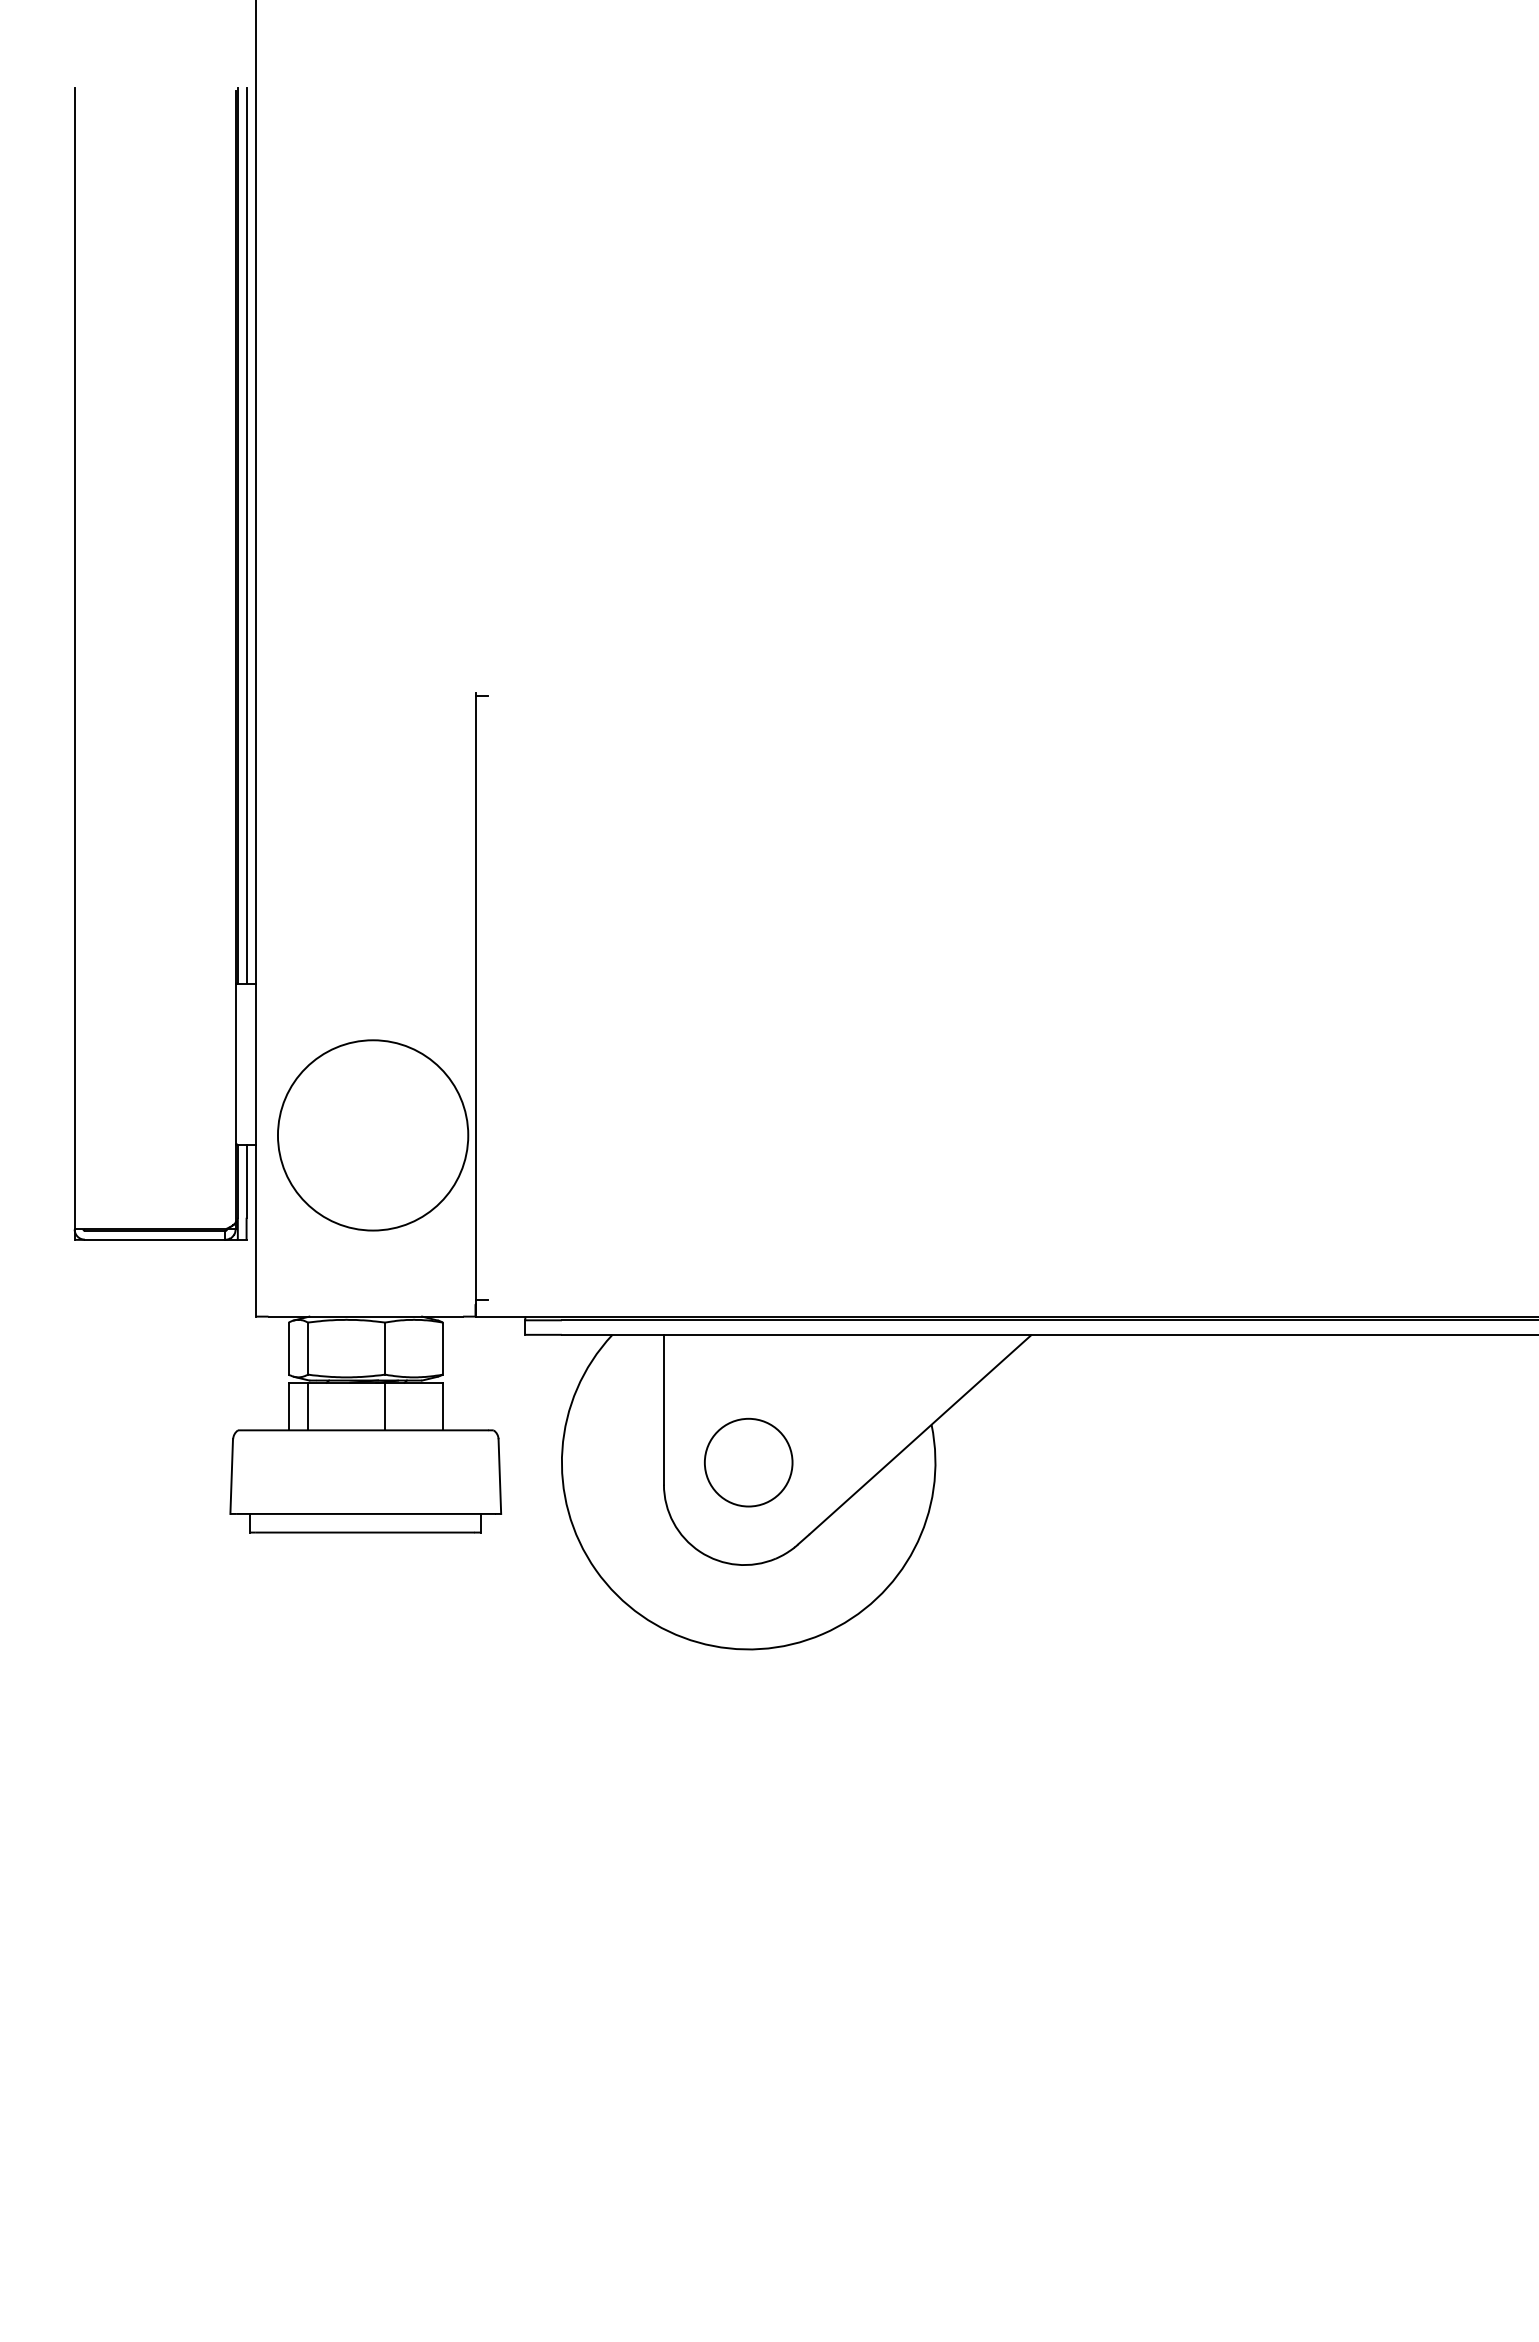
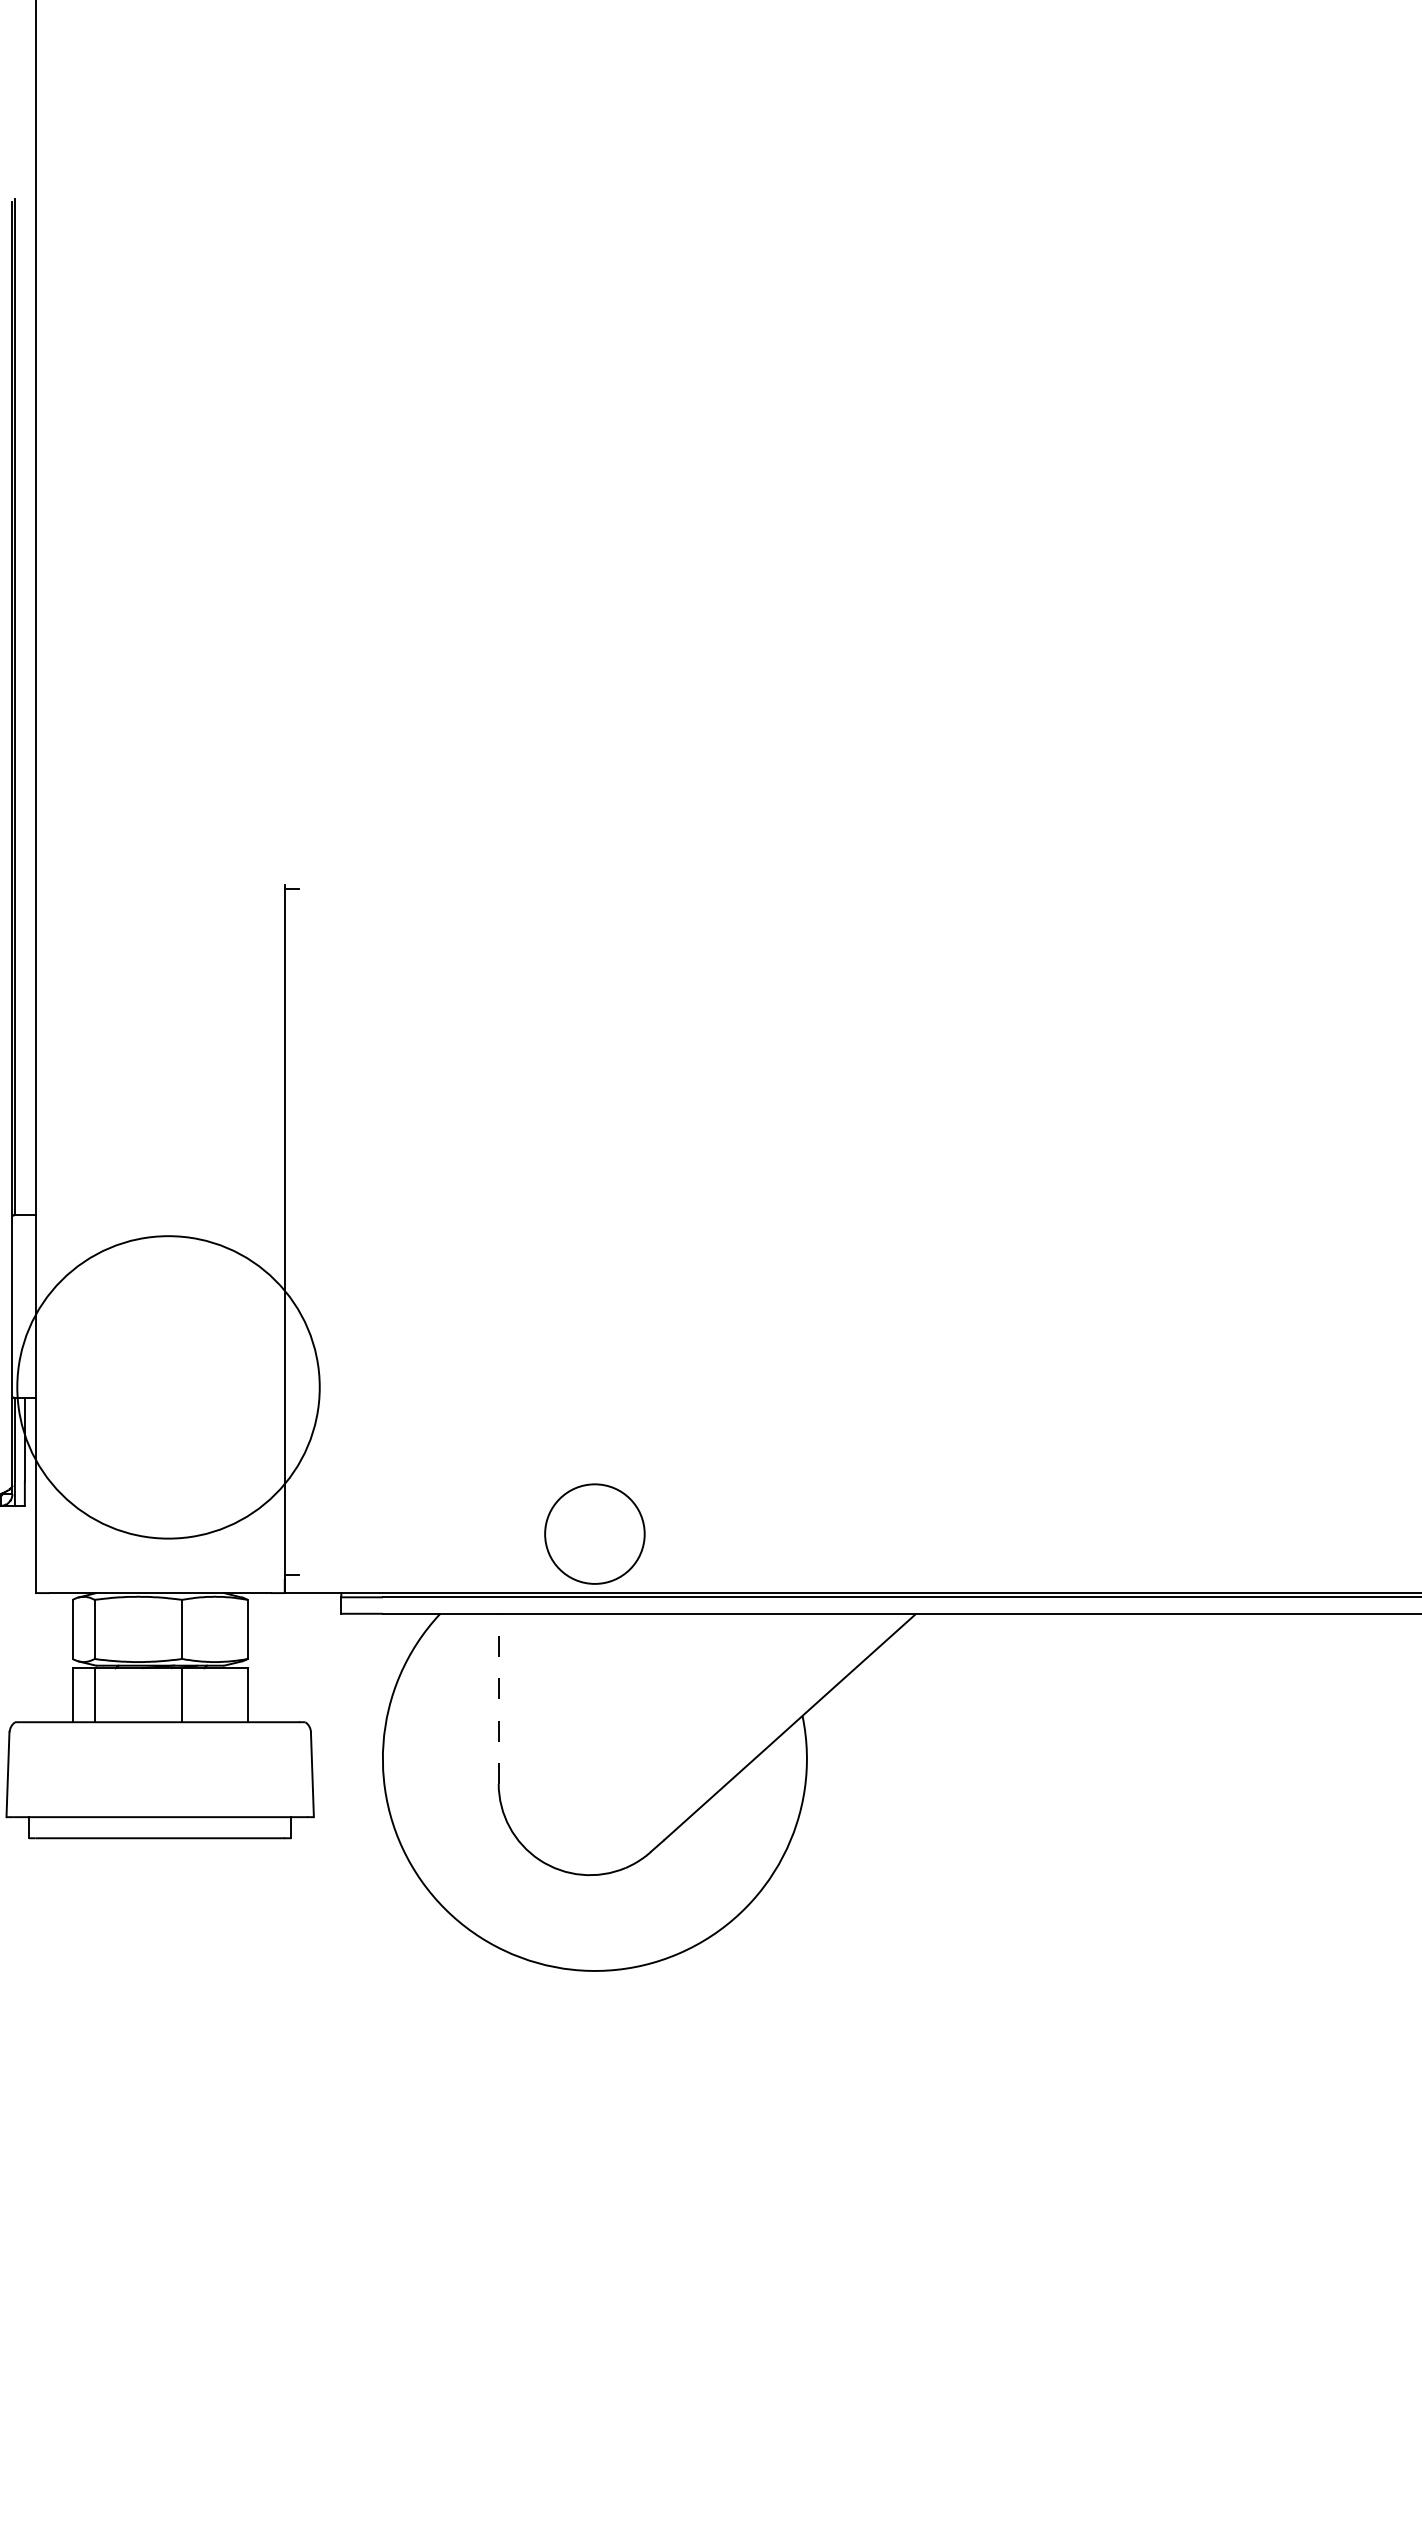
line: (246, 535) -> (24, 706), removed
circle: (372, 1135) -> (167, 1387), size x1.4
line: (663, 1409) -> (498, 1698), solid -> dashed
circle: (748, 1462) -> (594, 1533), moved

